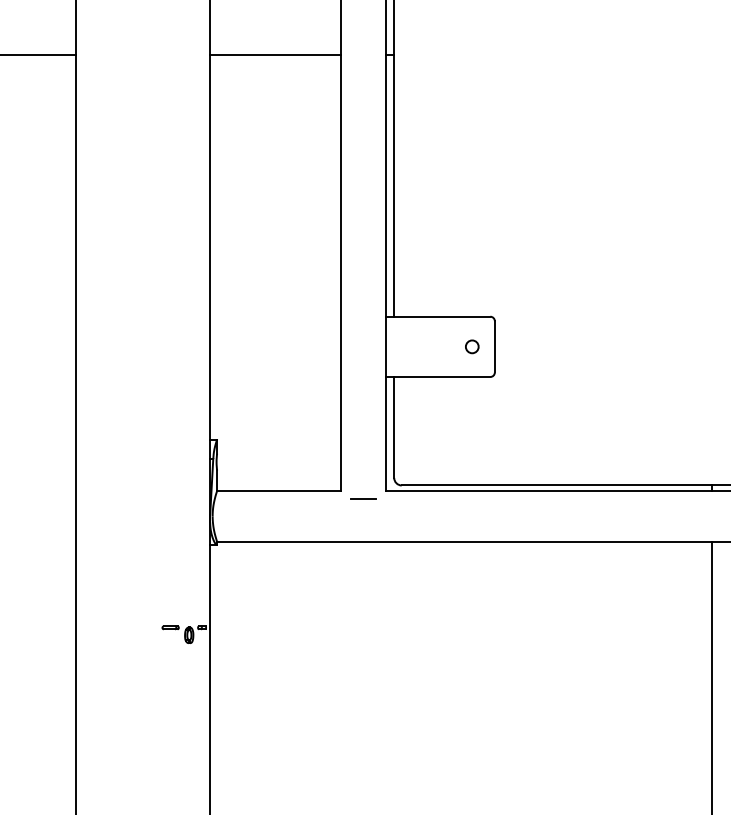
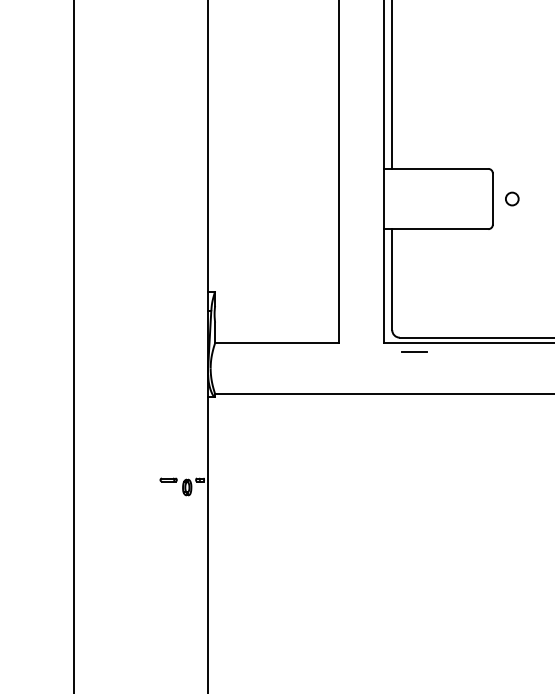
circle: (472, 346) -> (512, 198), moved
line: (363, 498) -> (414, 350), moved

